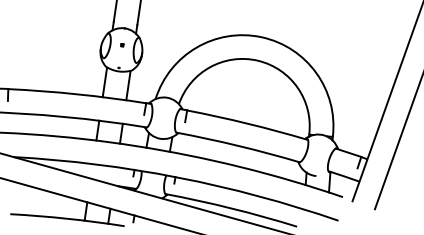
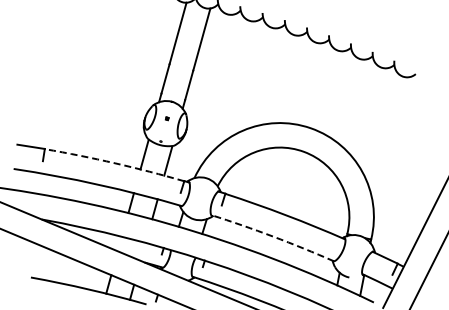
arc: (77, 94) -> (115, 163), solid -> dashed
arc: (238, 145) -> (273, 236), solid -> dashed

